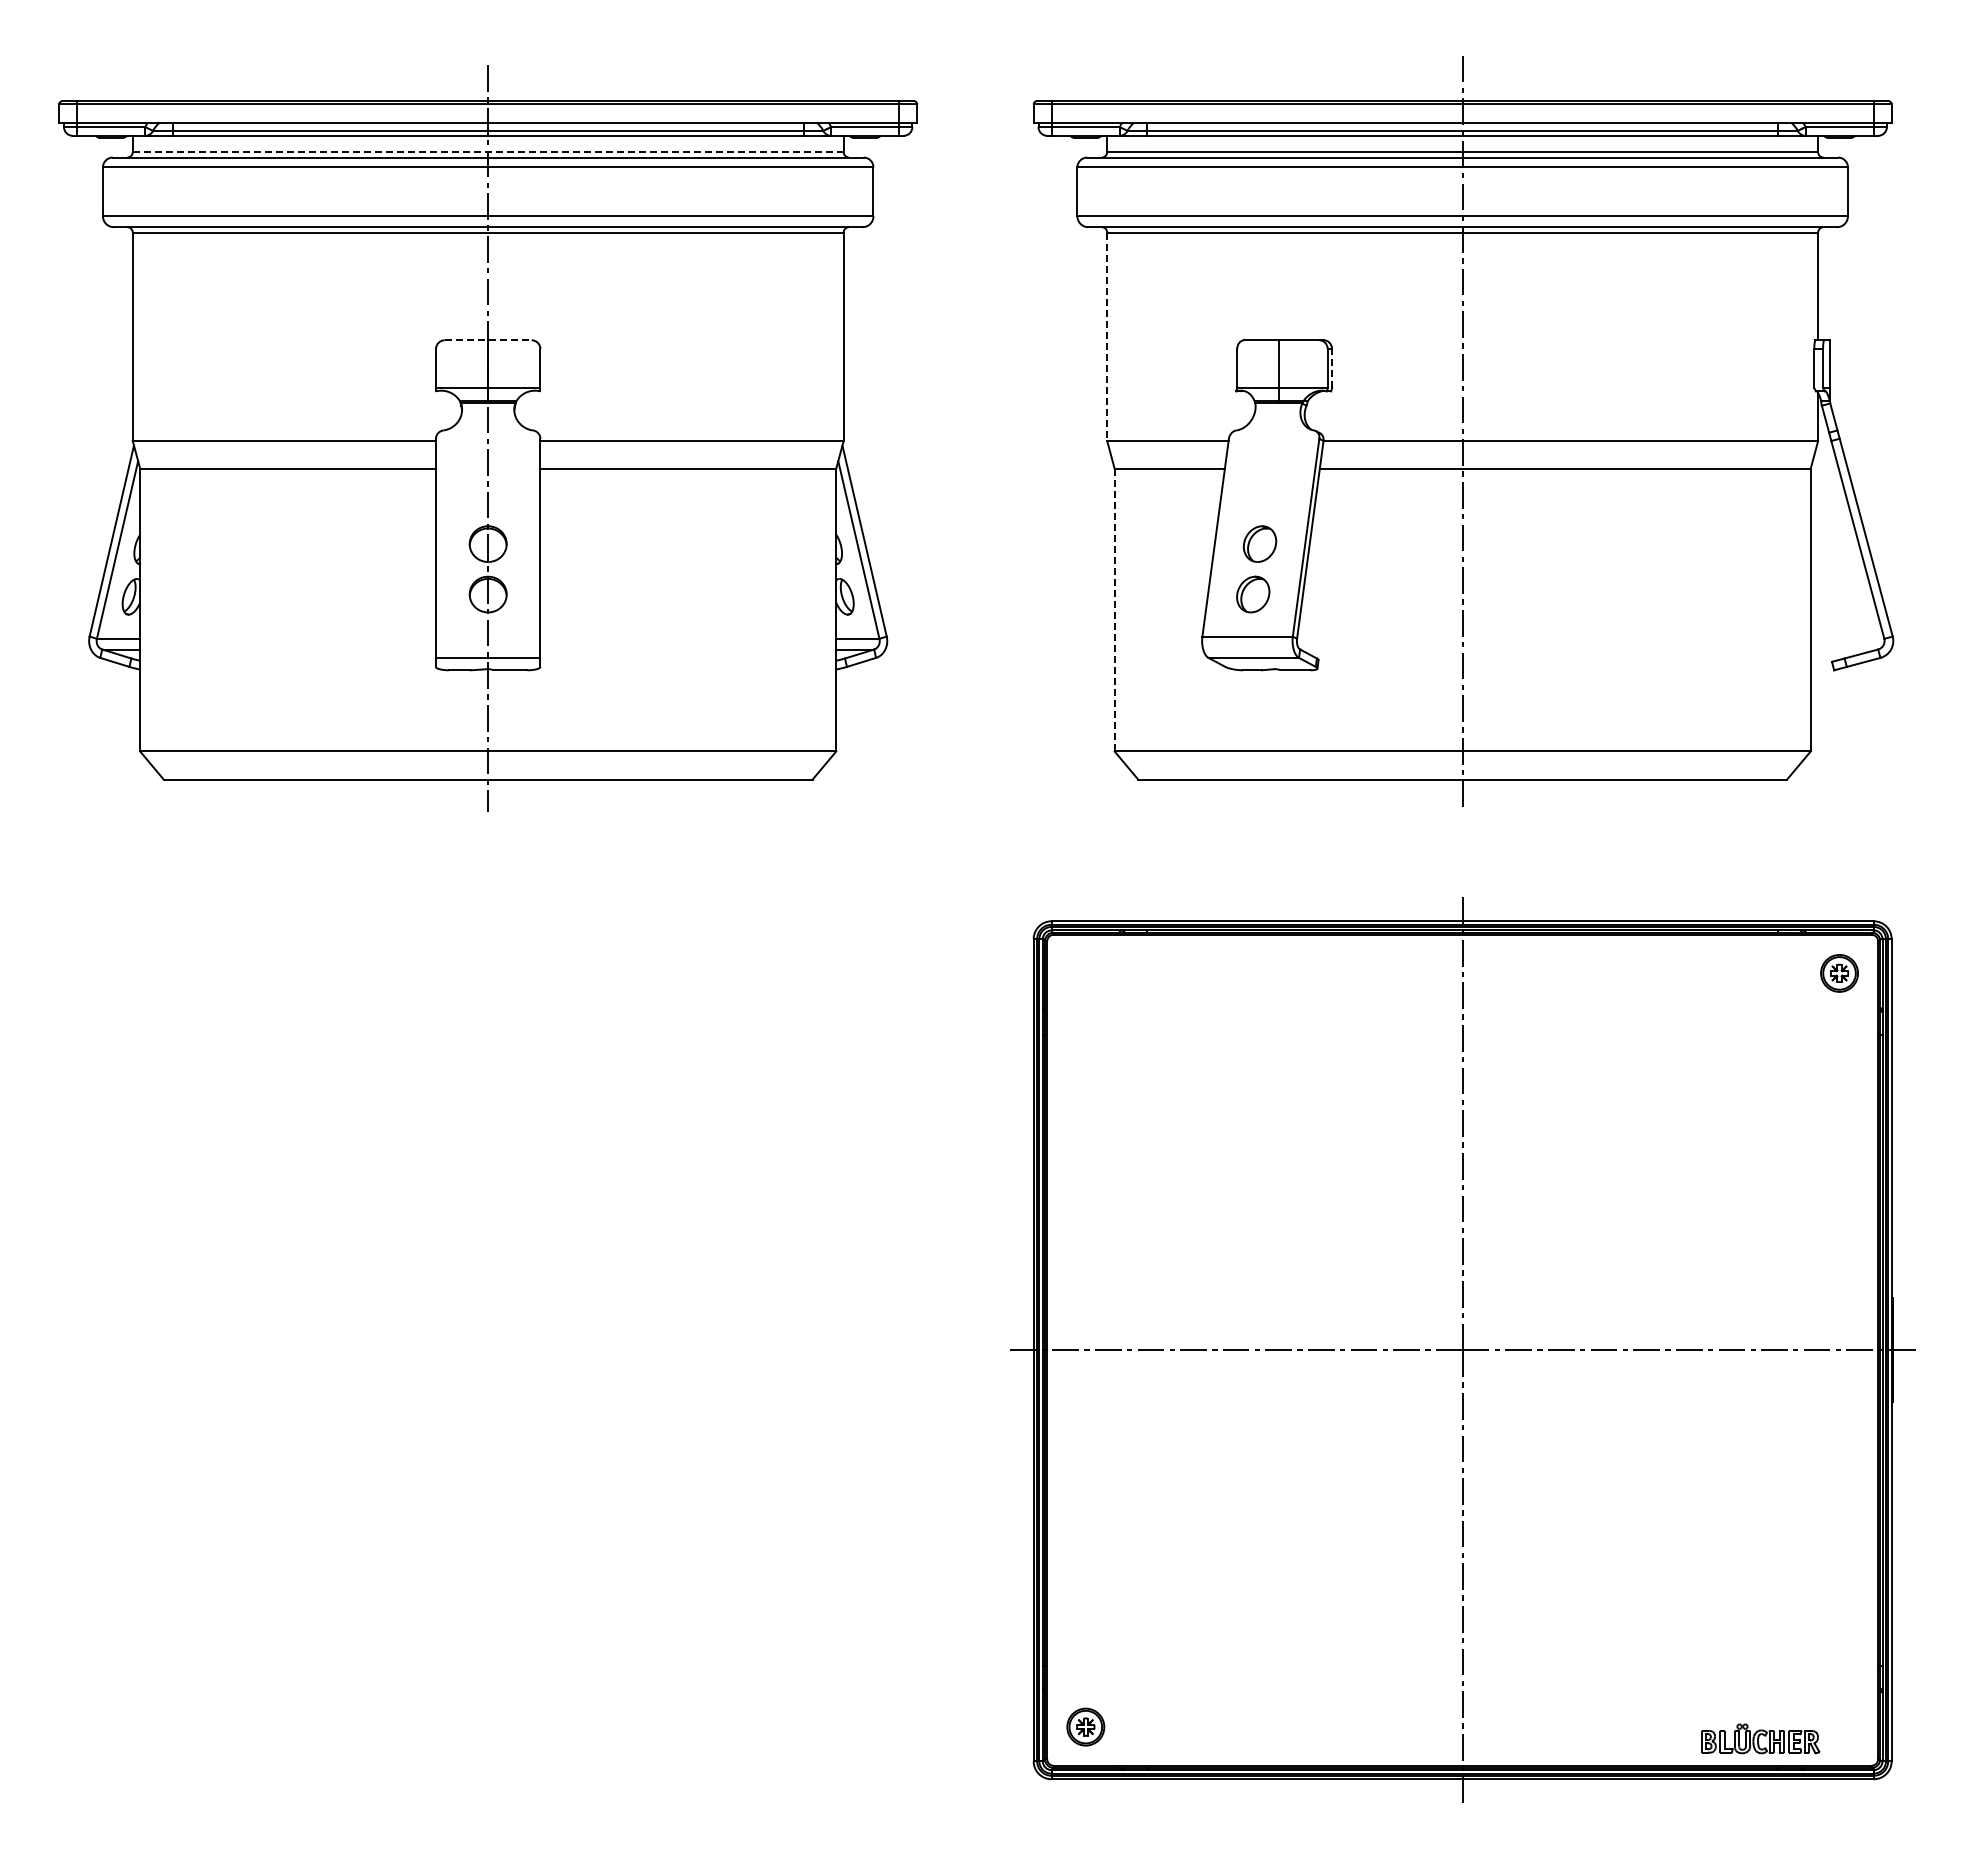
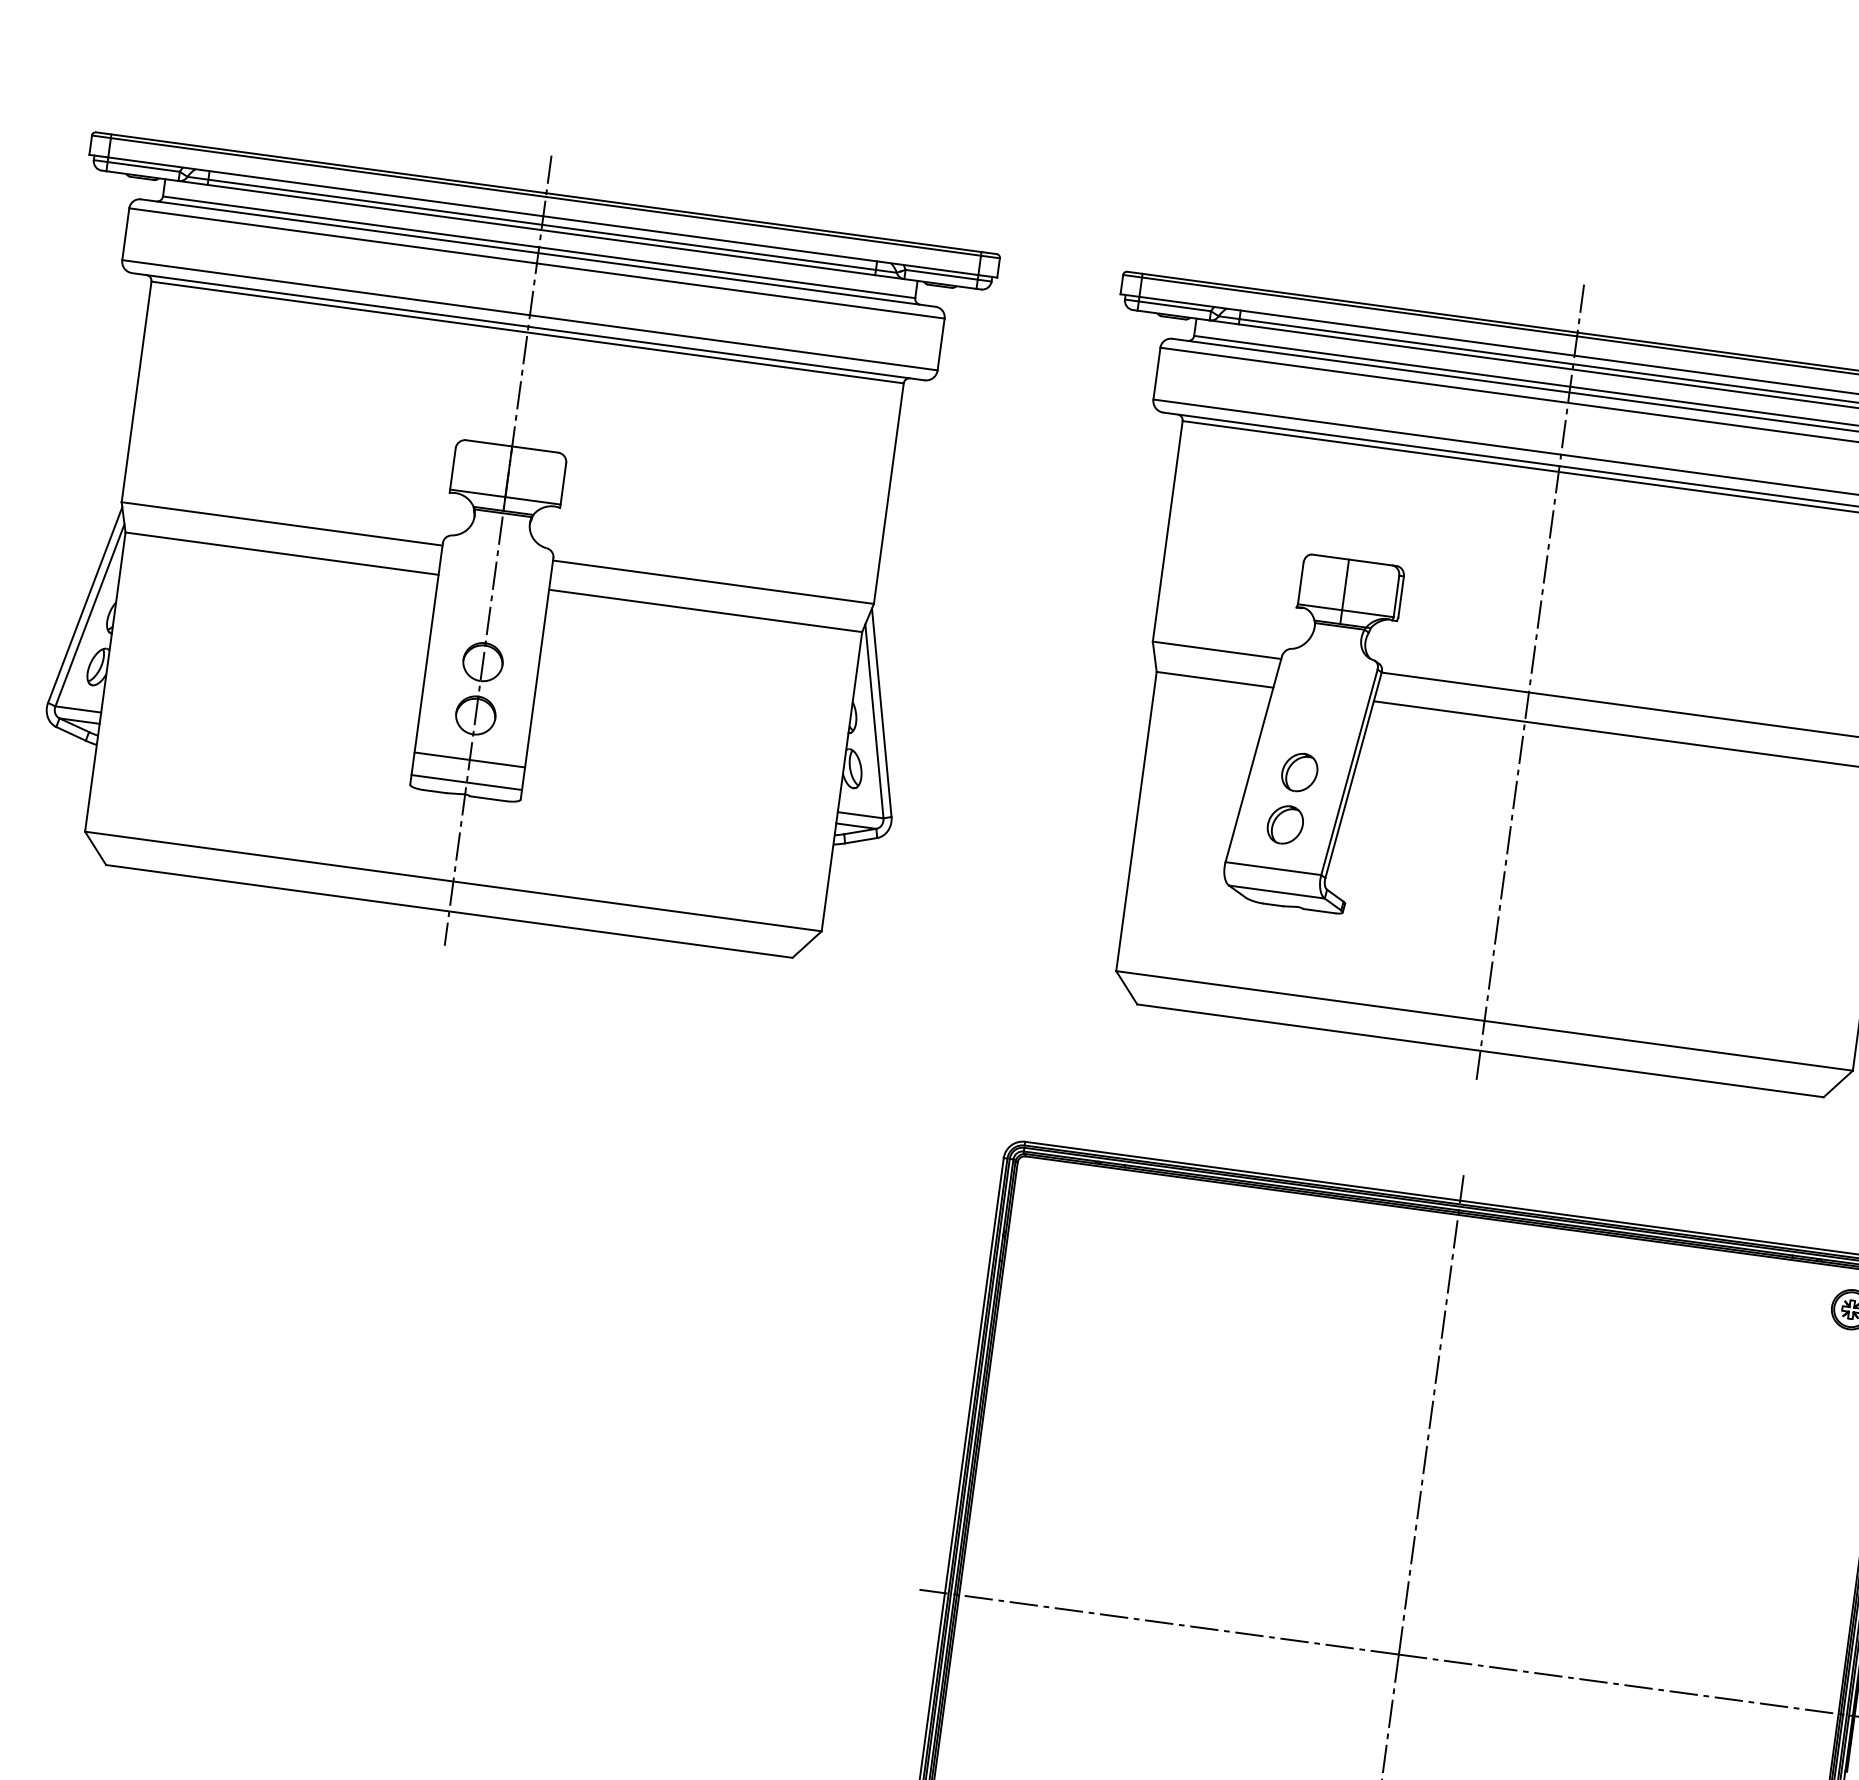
line: (487, 152) -> (538, 247), dashed -> solid
line: (1107, 337) -> (1167, 532), dashed -> solid
line: (488, 340) -> (512, 446), dashed -> solid
line: (1332, 368) -> (1401, 597), dashed -> solid
line: (1114, 609) -> (1136, 820), dashed -> solid
line: (488, 636) -> (470, 759), added

